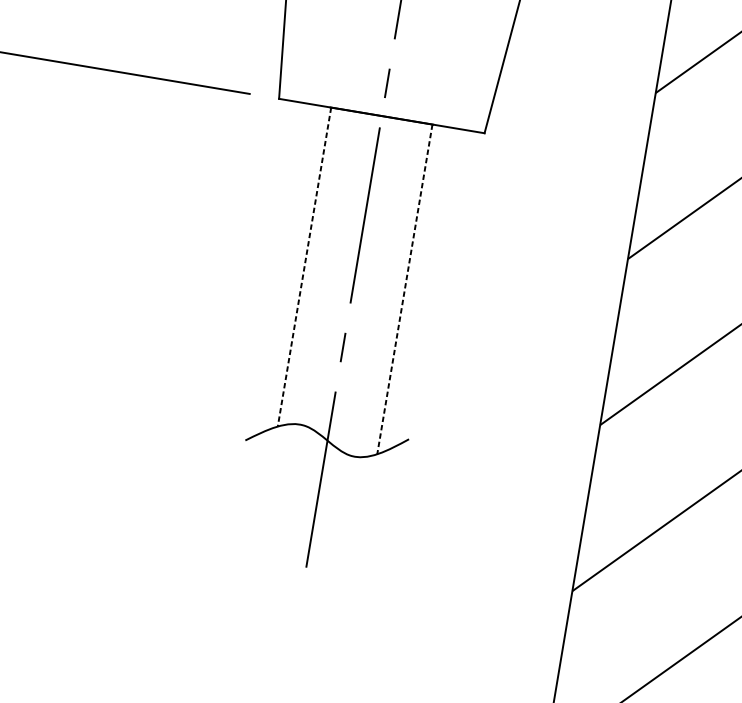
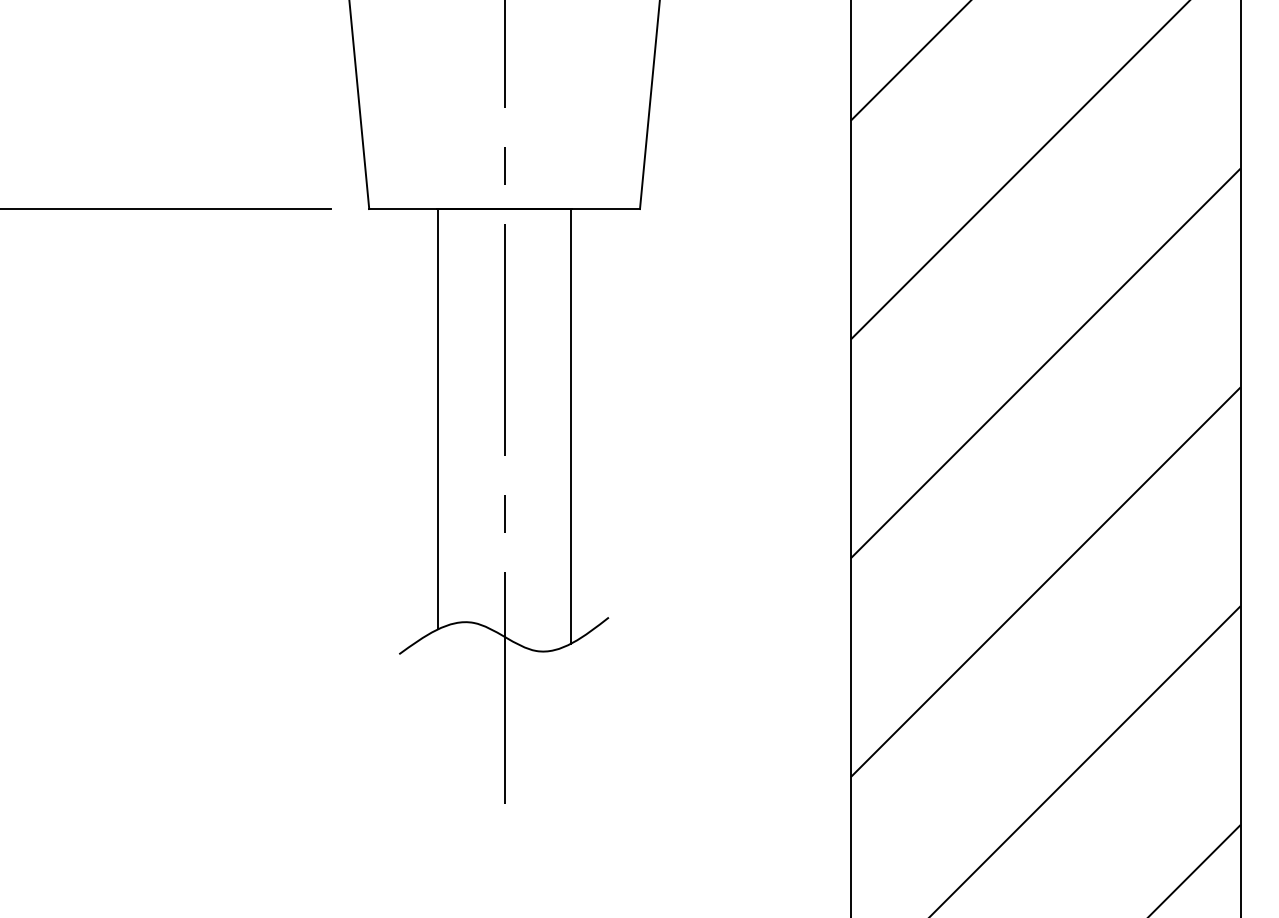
line: (304, 267) -> (437, 419), dashed -> solid
line: (404, 289) -> (571, 426), dashed -> solid

